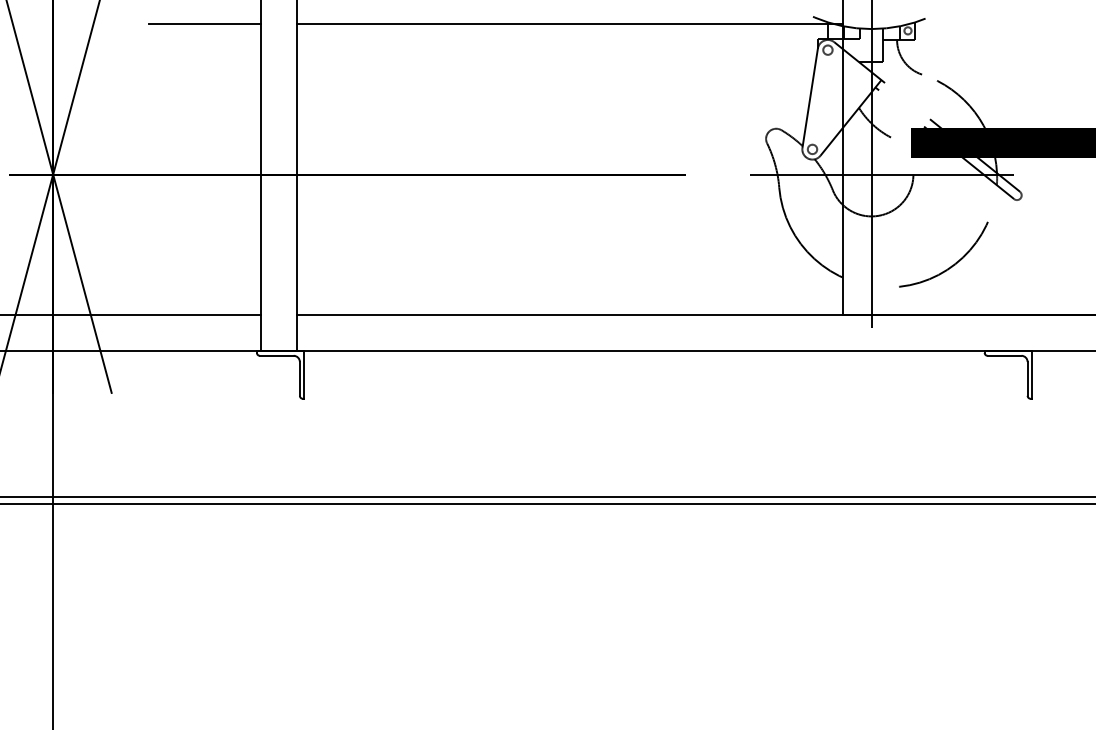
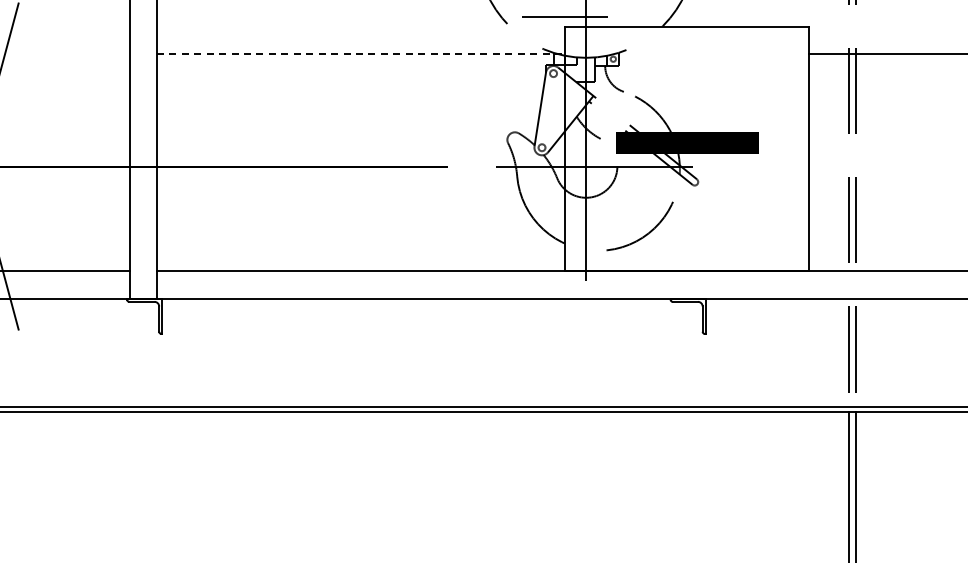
line: (203, 24) -> (87, 54), removed
line: (569, 24) -> (360, 54), solid -> dashed

